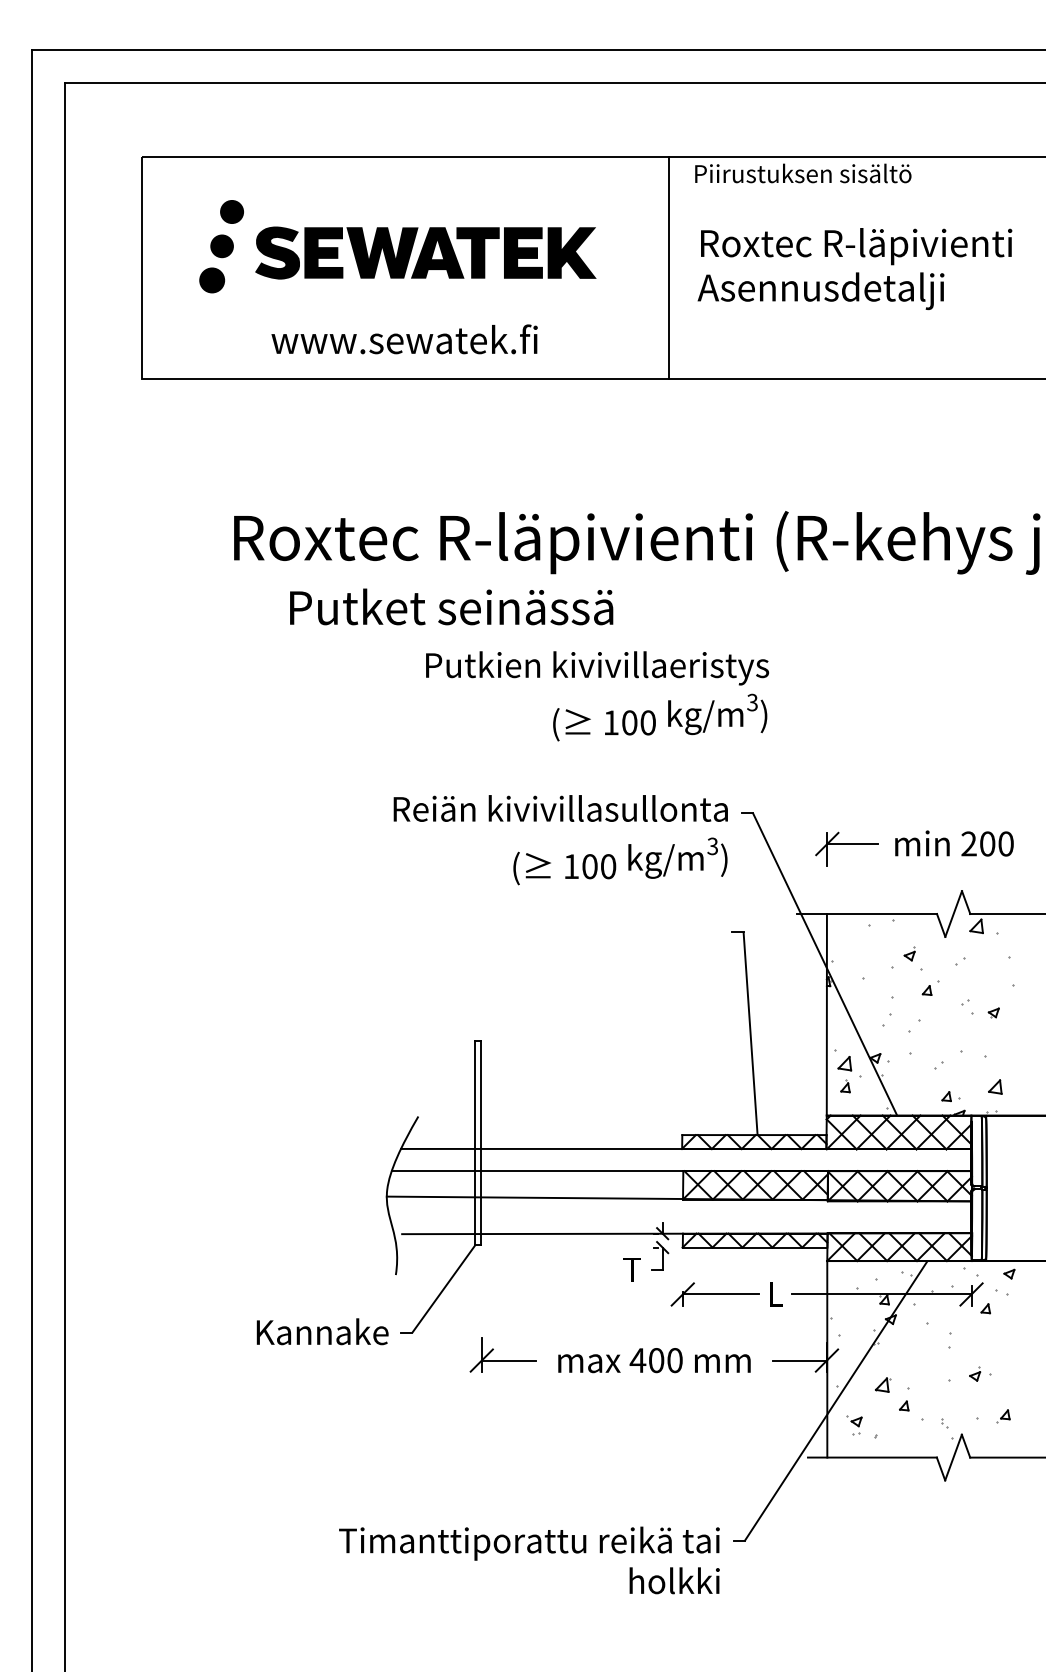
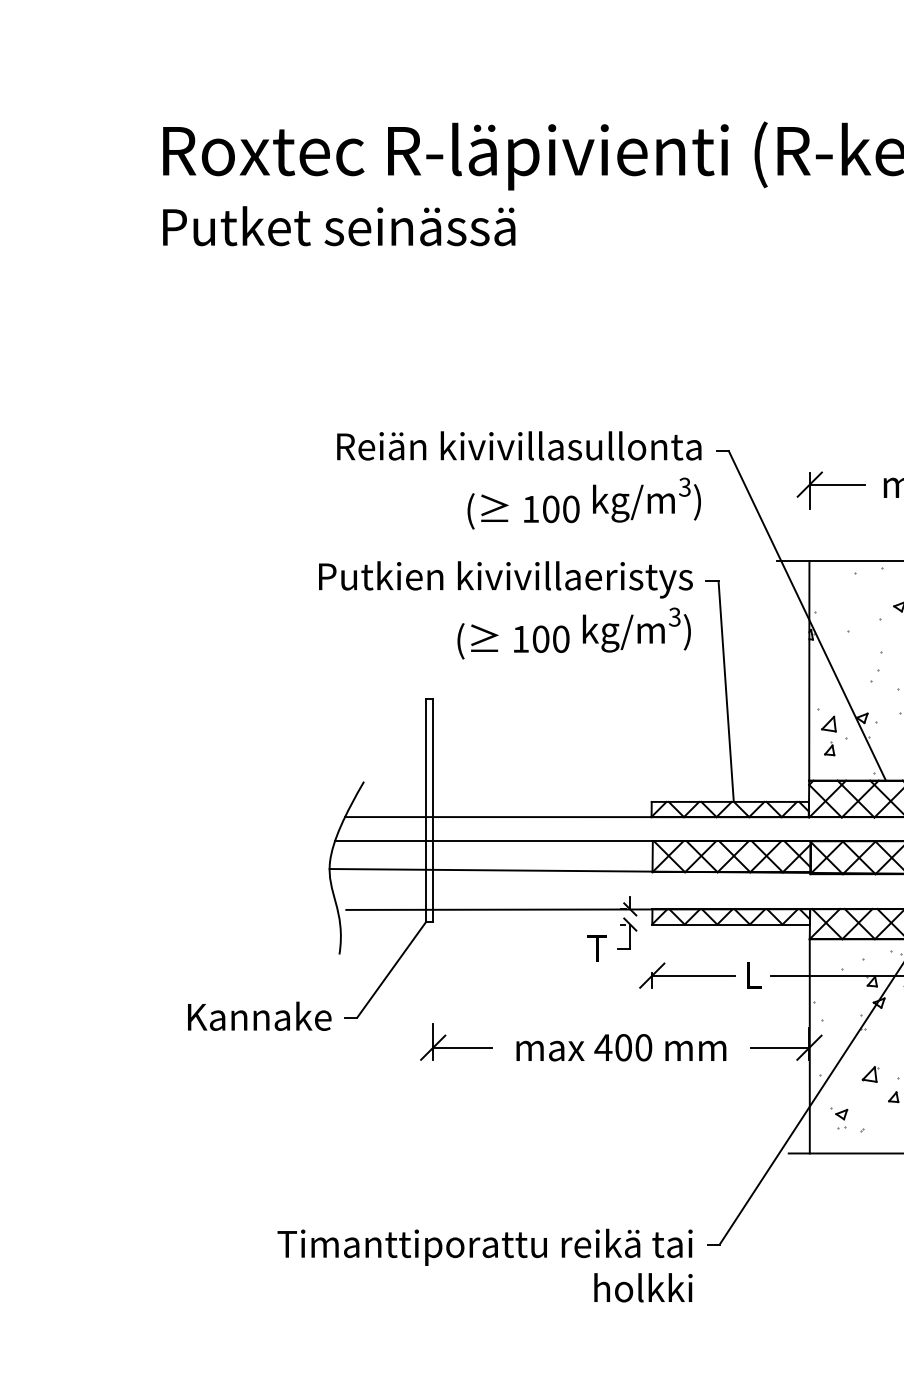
text: (451, 606) -> (339, 225), moved
text: (597, 696) -> (505, 610), moved

